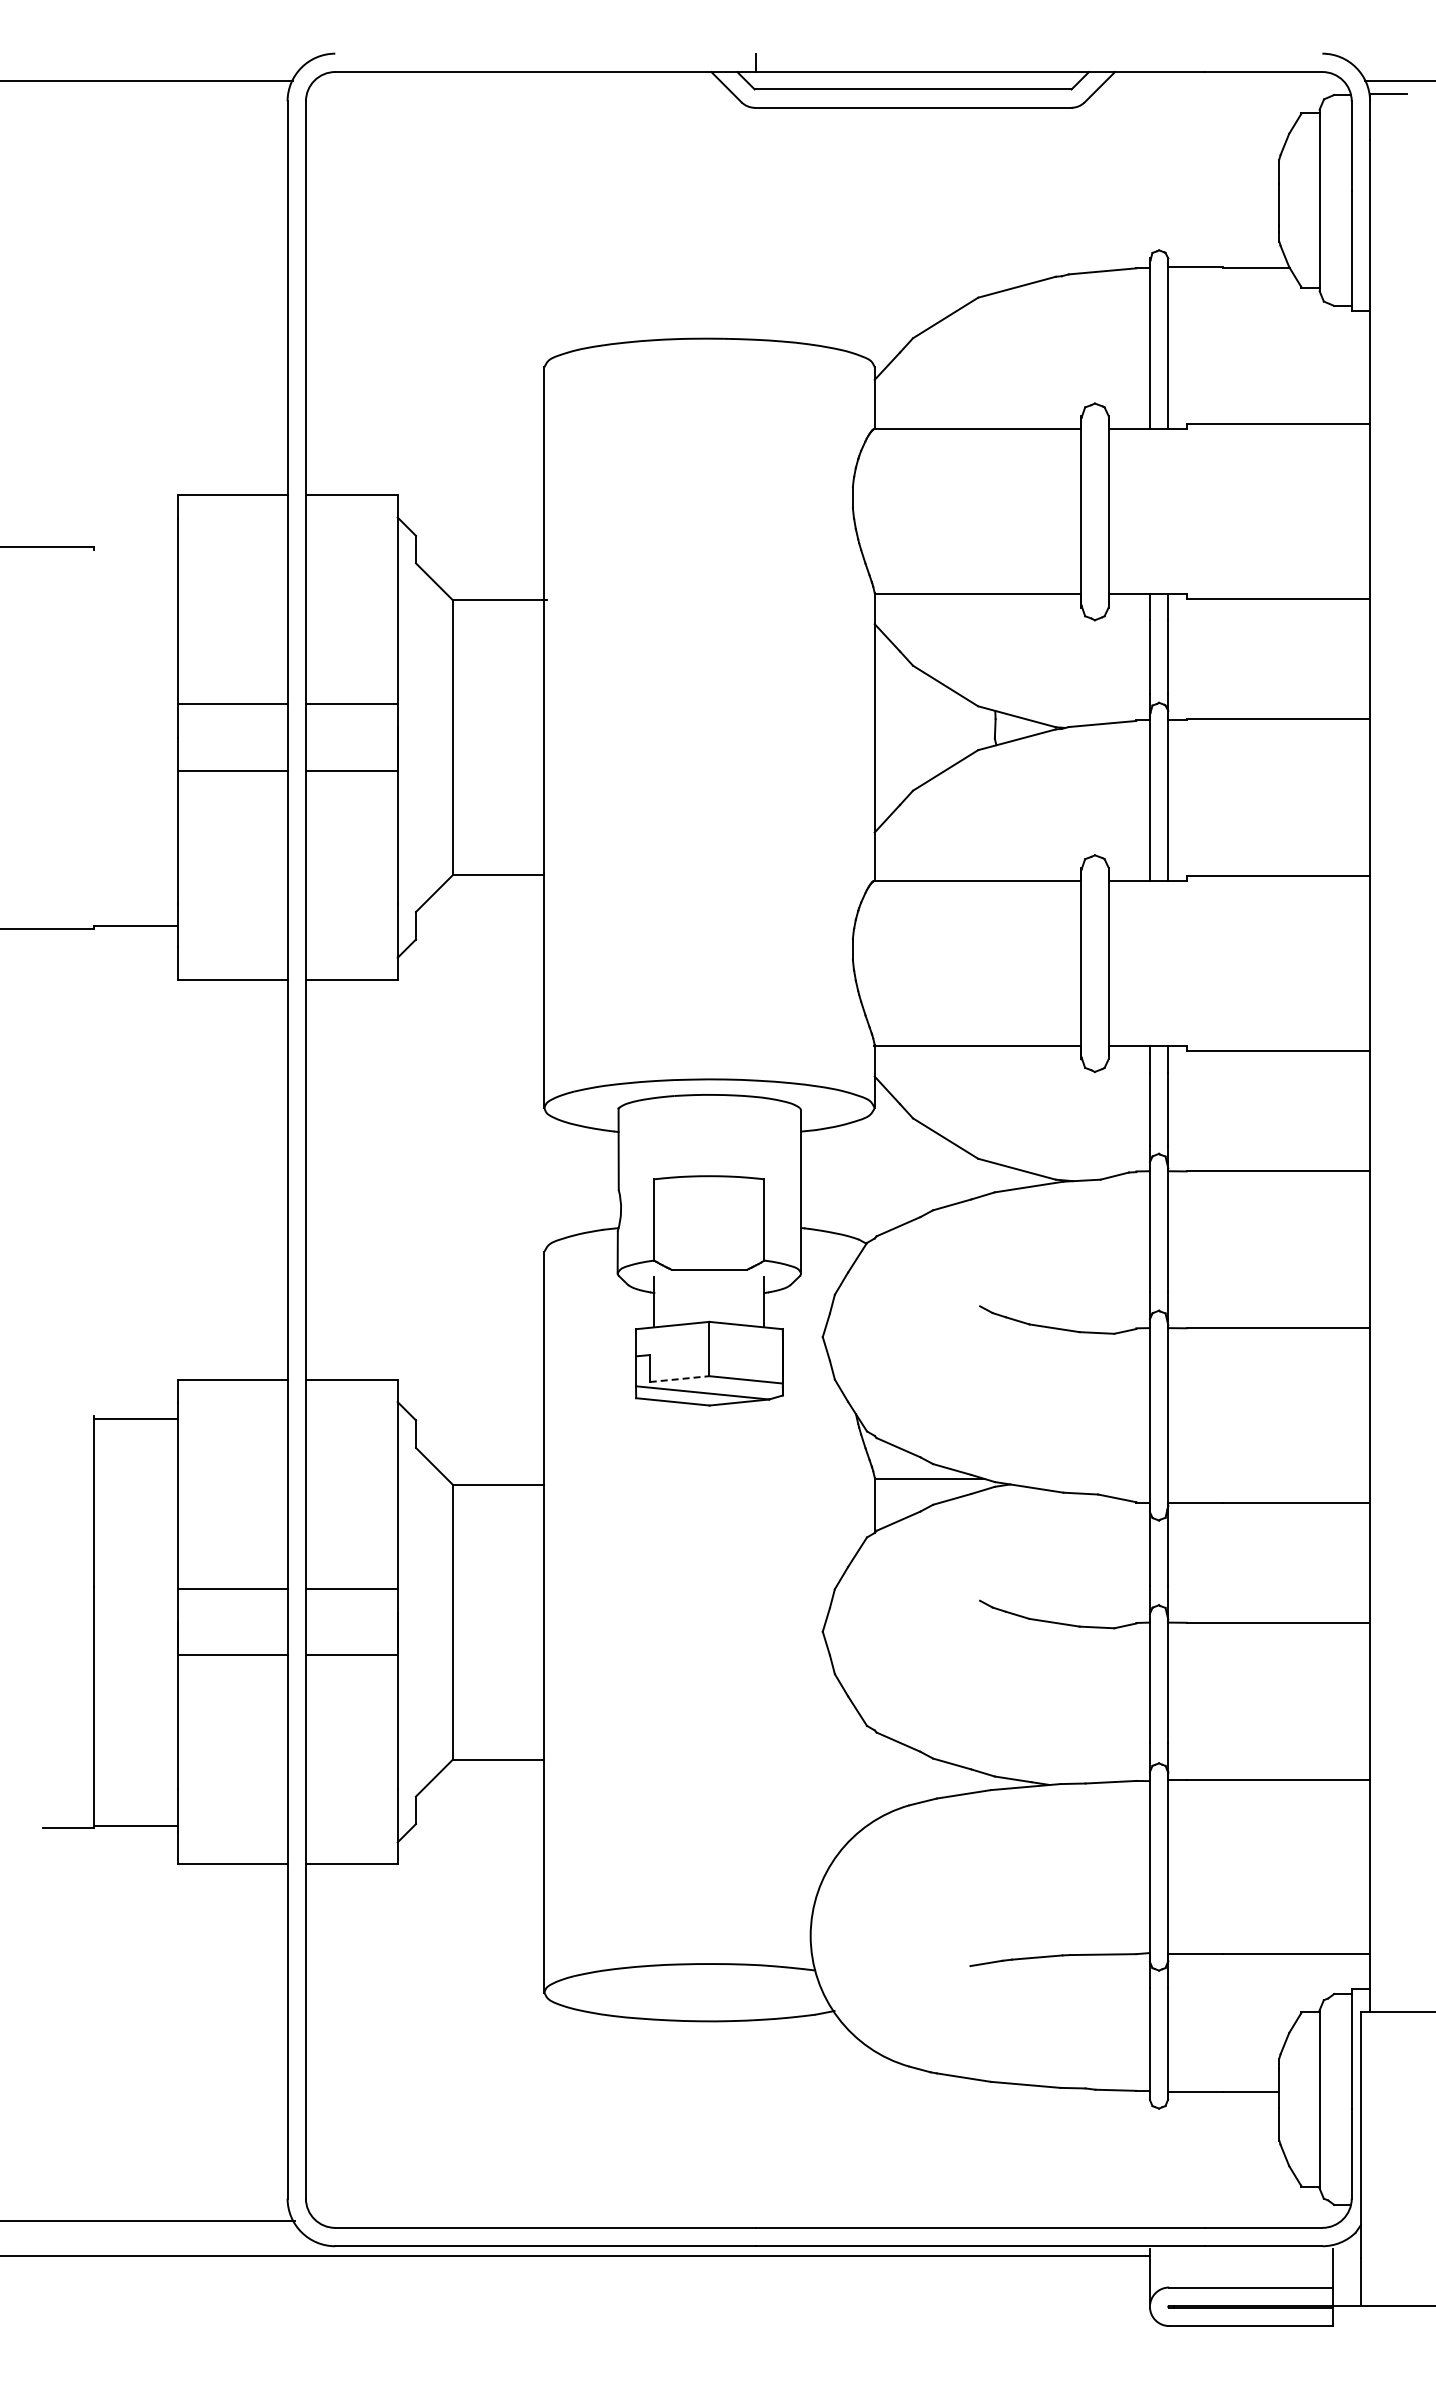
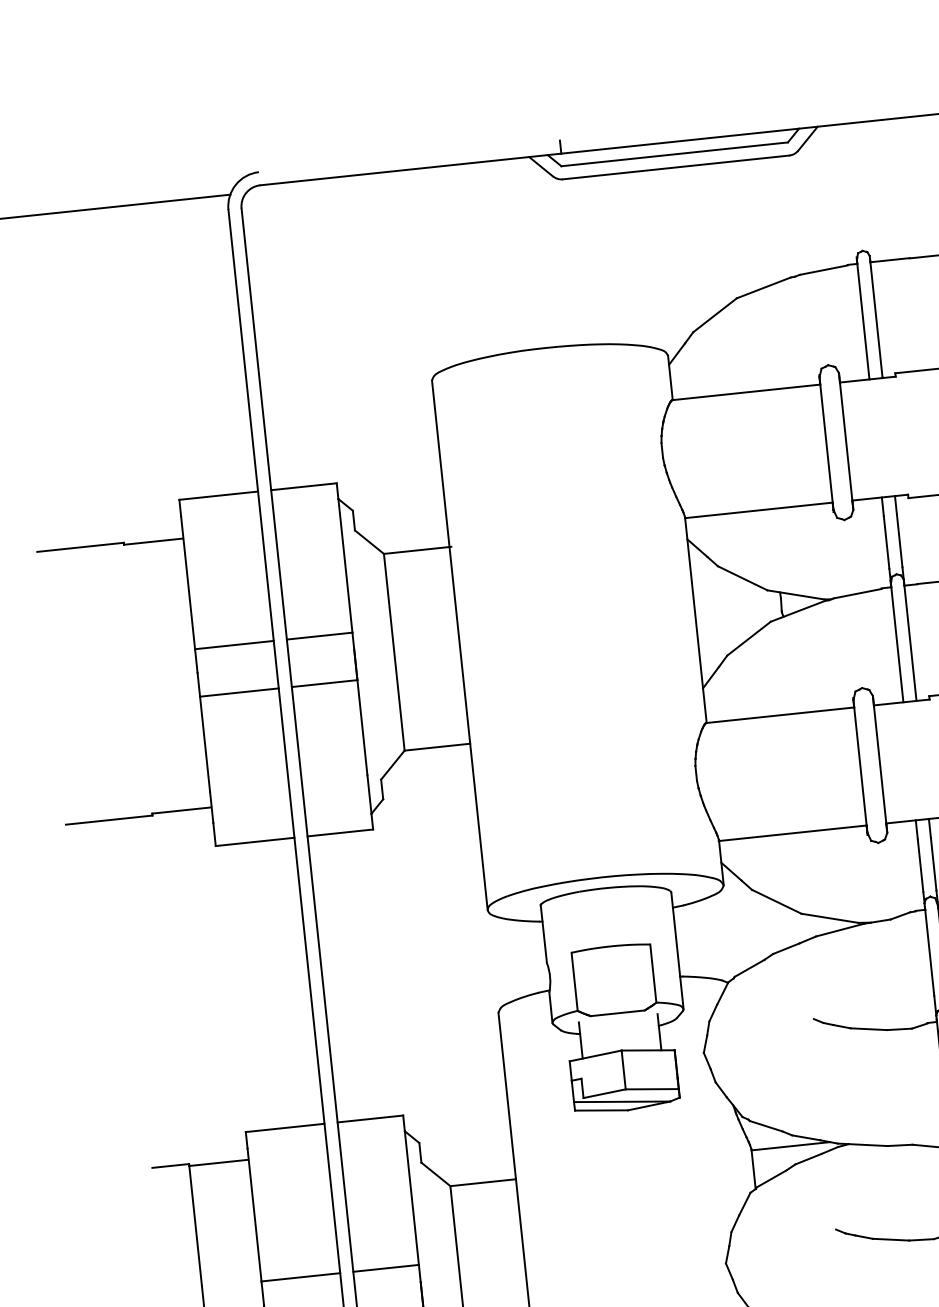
line: (135, 549) -> (153, 541), added
line: (679, 1379) -> (604, 1093), dashed -> solid
line: (68, 1416) -> (170, 1166), added

